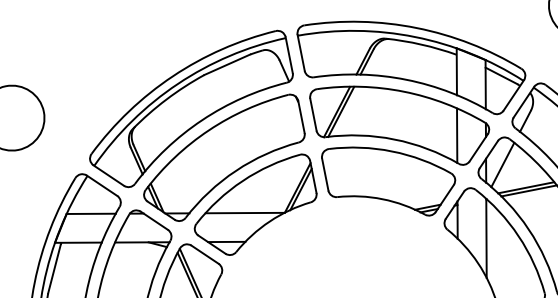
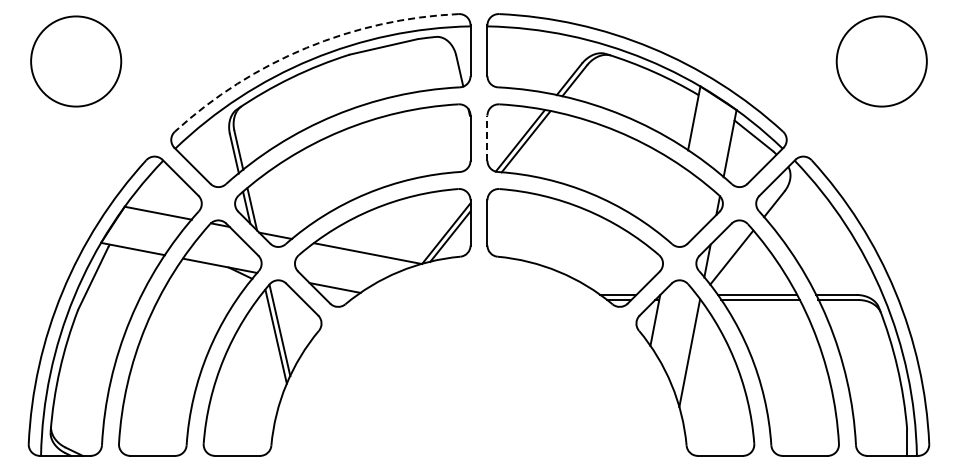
arc: (172, 75) -> (306, 47), solid -> dashed
line: (313, 114) -> (487, 138), solid -> dashed
line: (457, 135) -> (677, 205), removed

